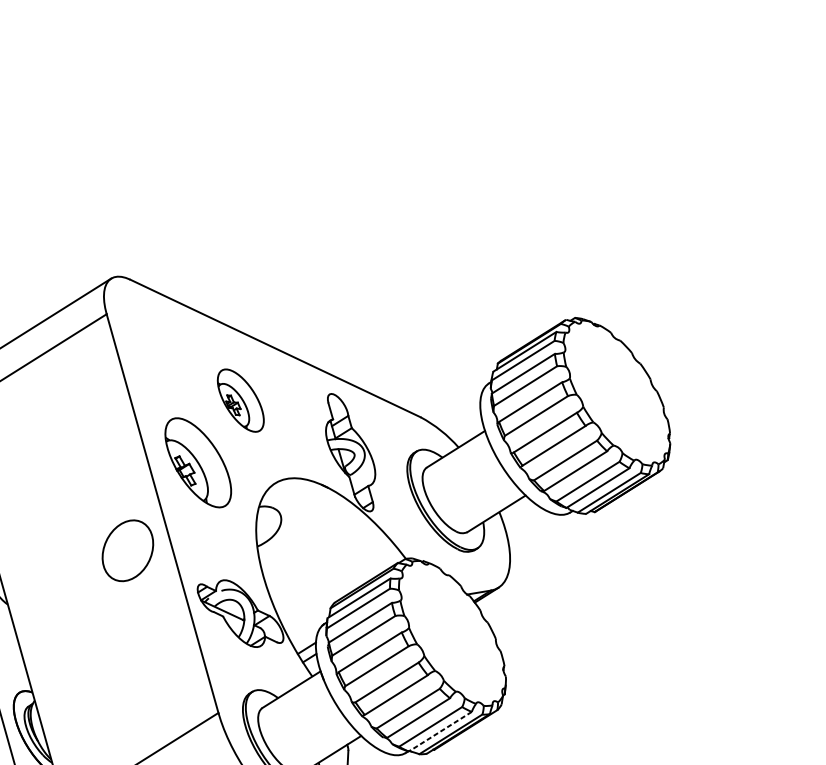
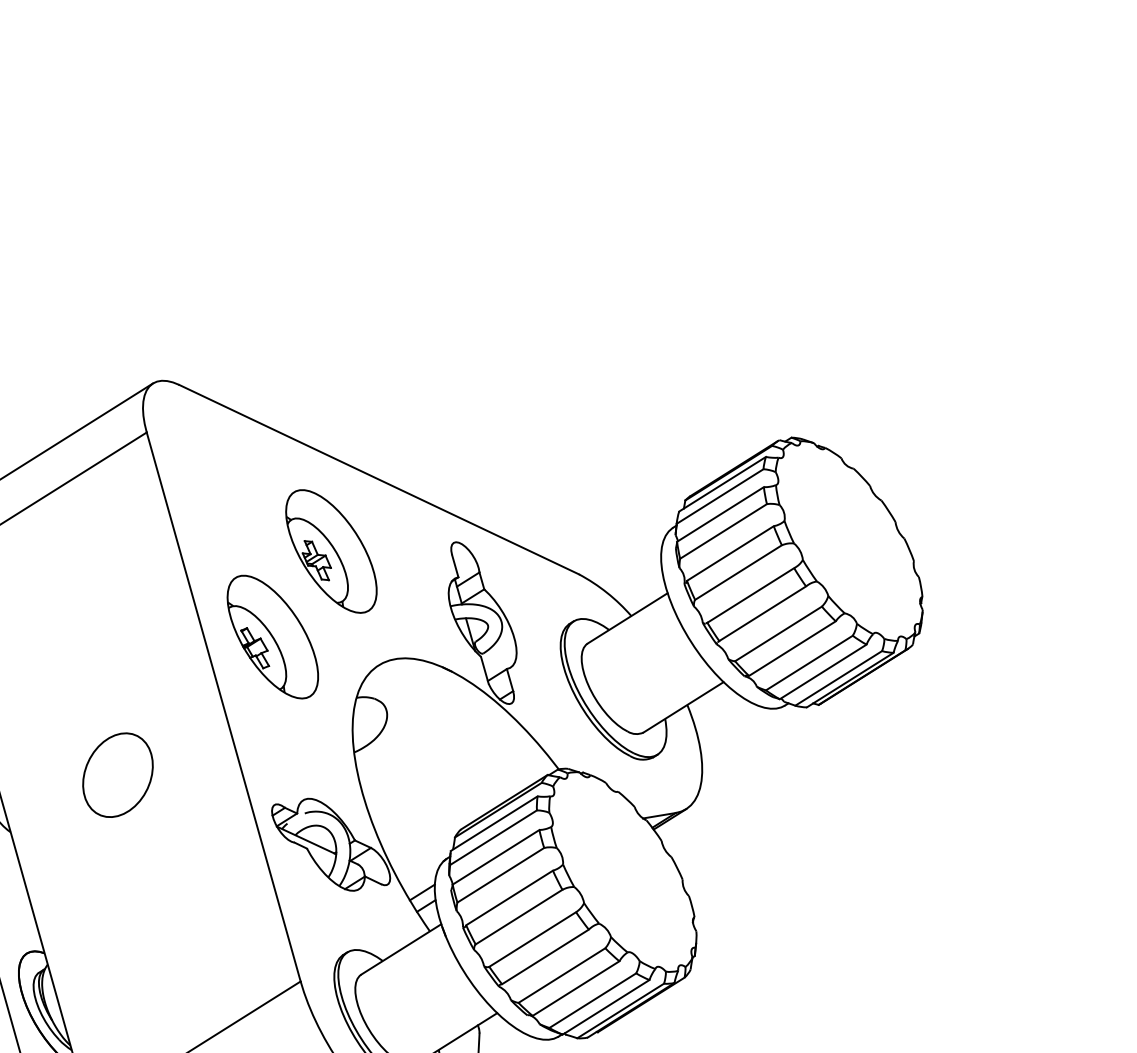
part: (240, 400) -> (331, 551), size x1.43
part: (127, 550) -> (117, 774), moved
line: (439, 731) -> (605, 1007), dashed -> solid

